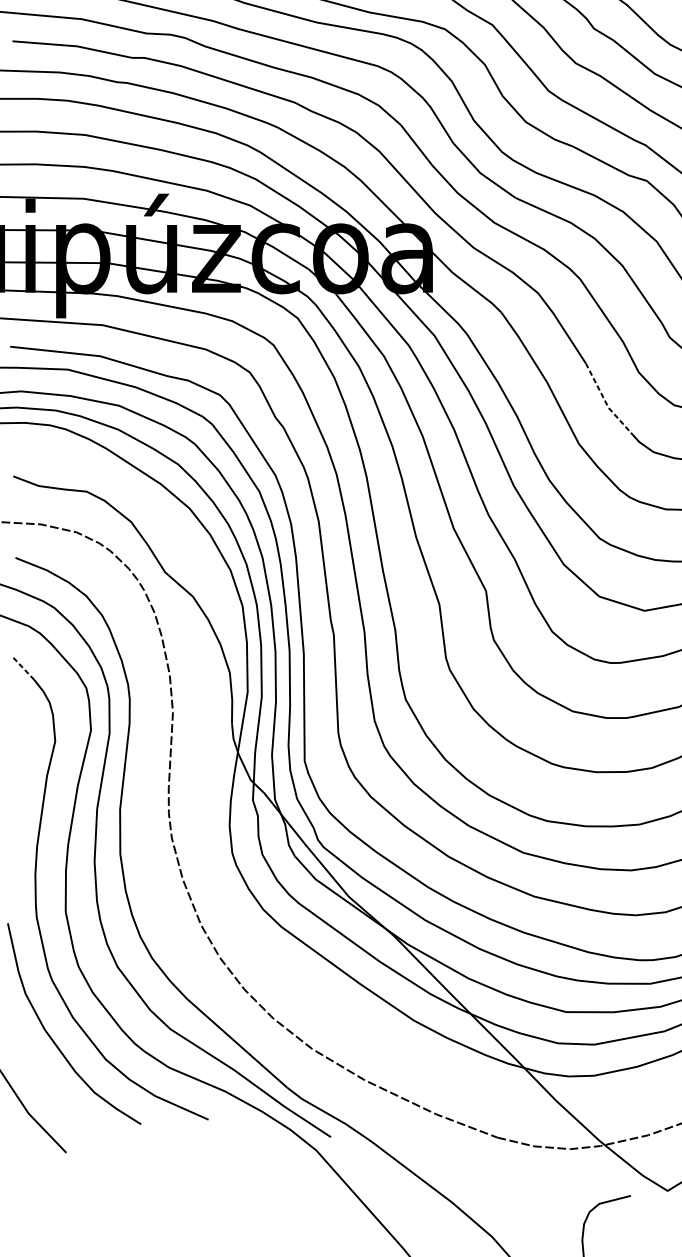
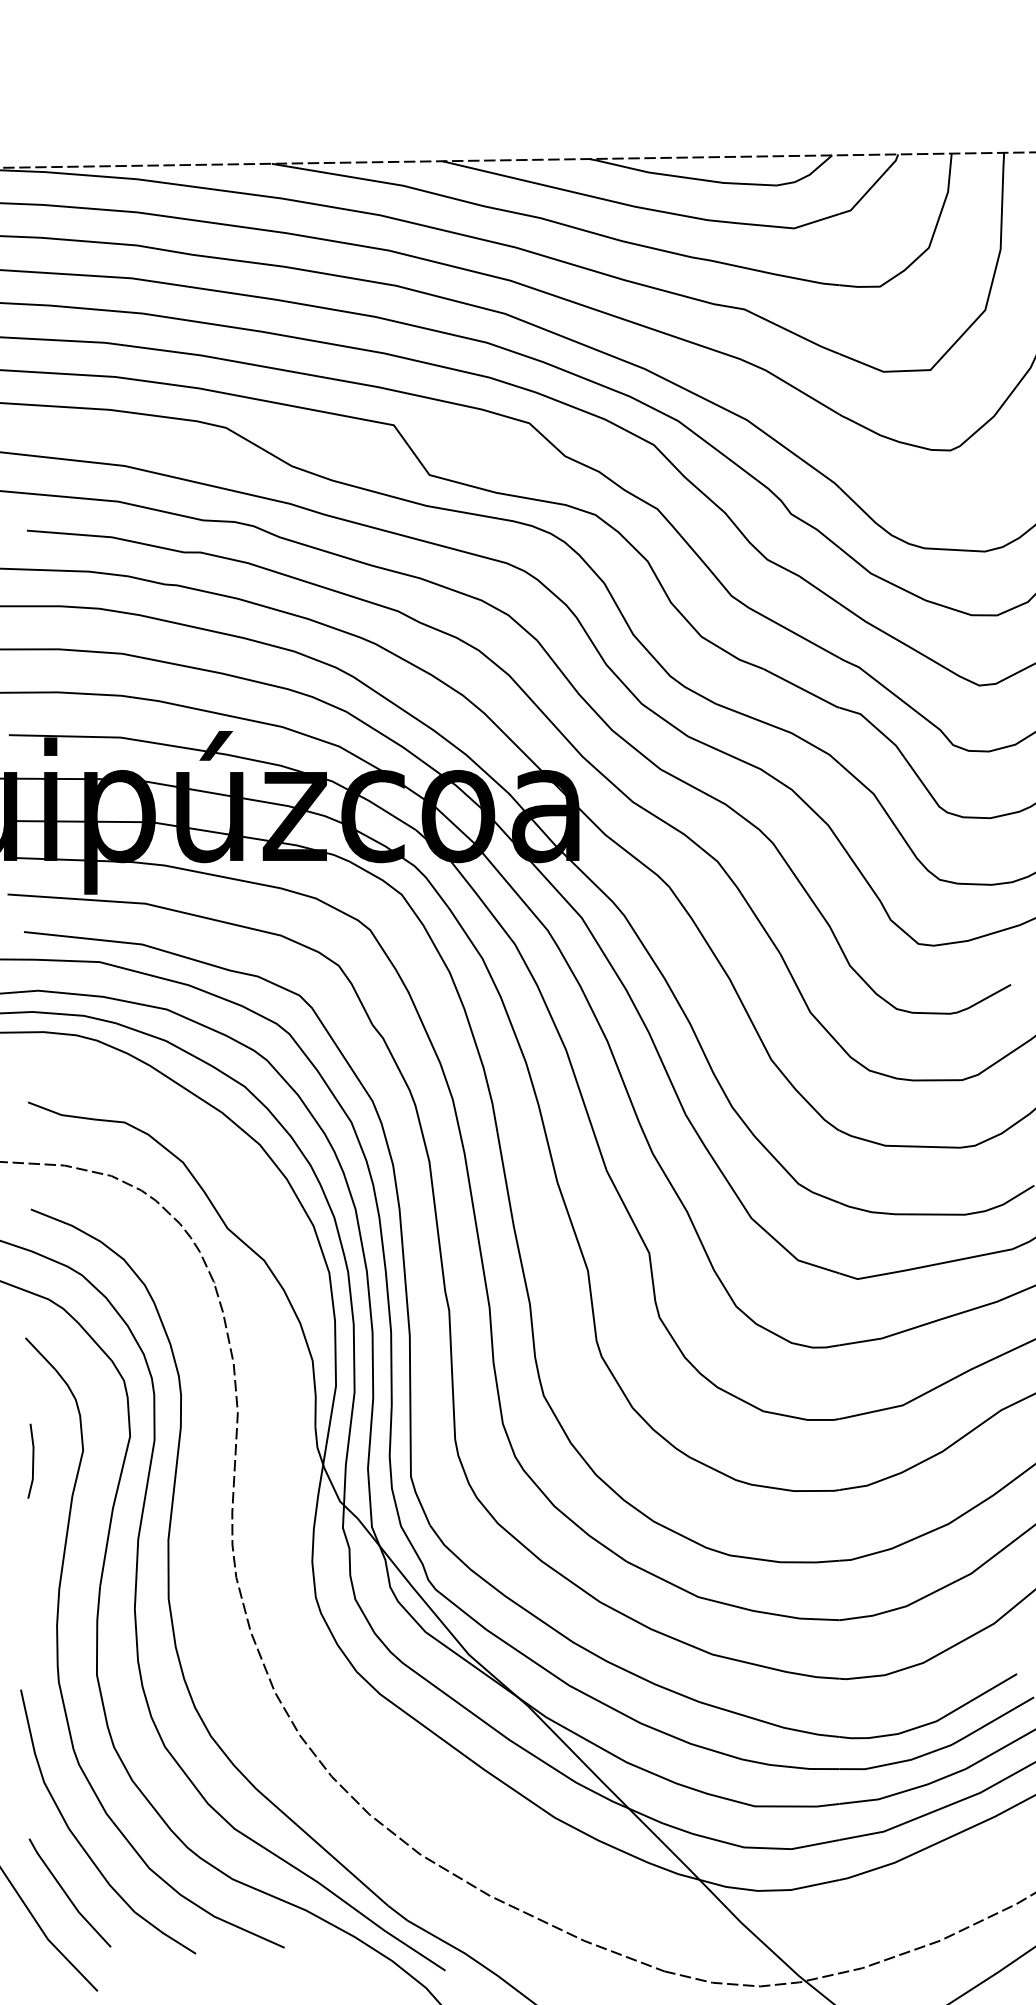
line: (604, 401) -> (805, 1003), dashed -> solid
line: (22, 667) -> (40, 1353), dashed -> solid
line: (16, 748) -> (32, 1460), added
line: (43, 1079) -> (67, 1894), added

